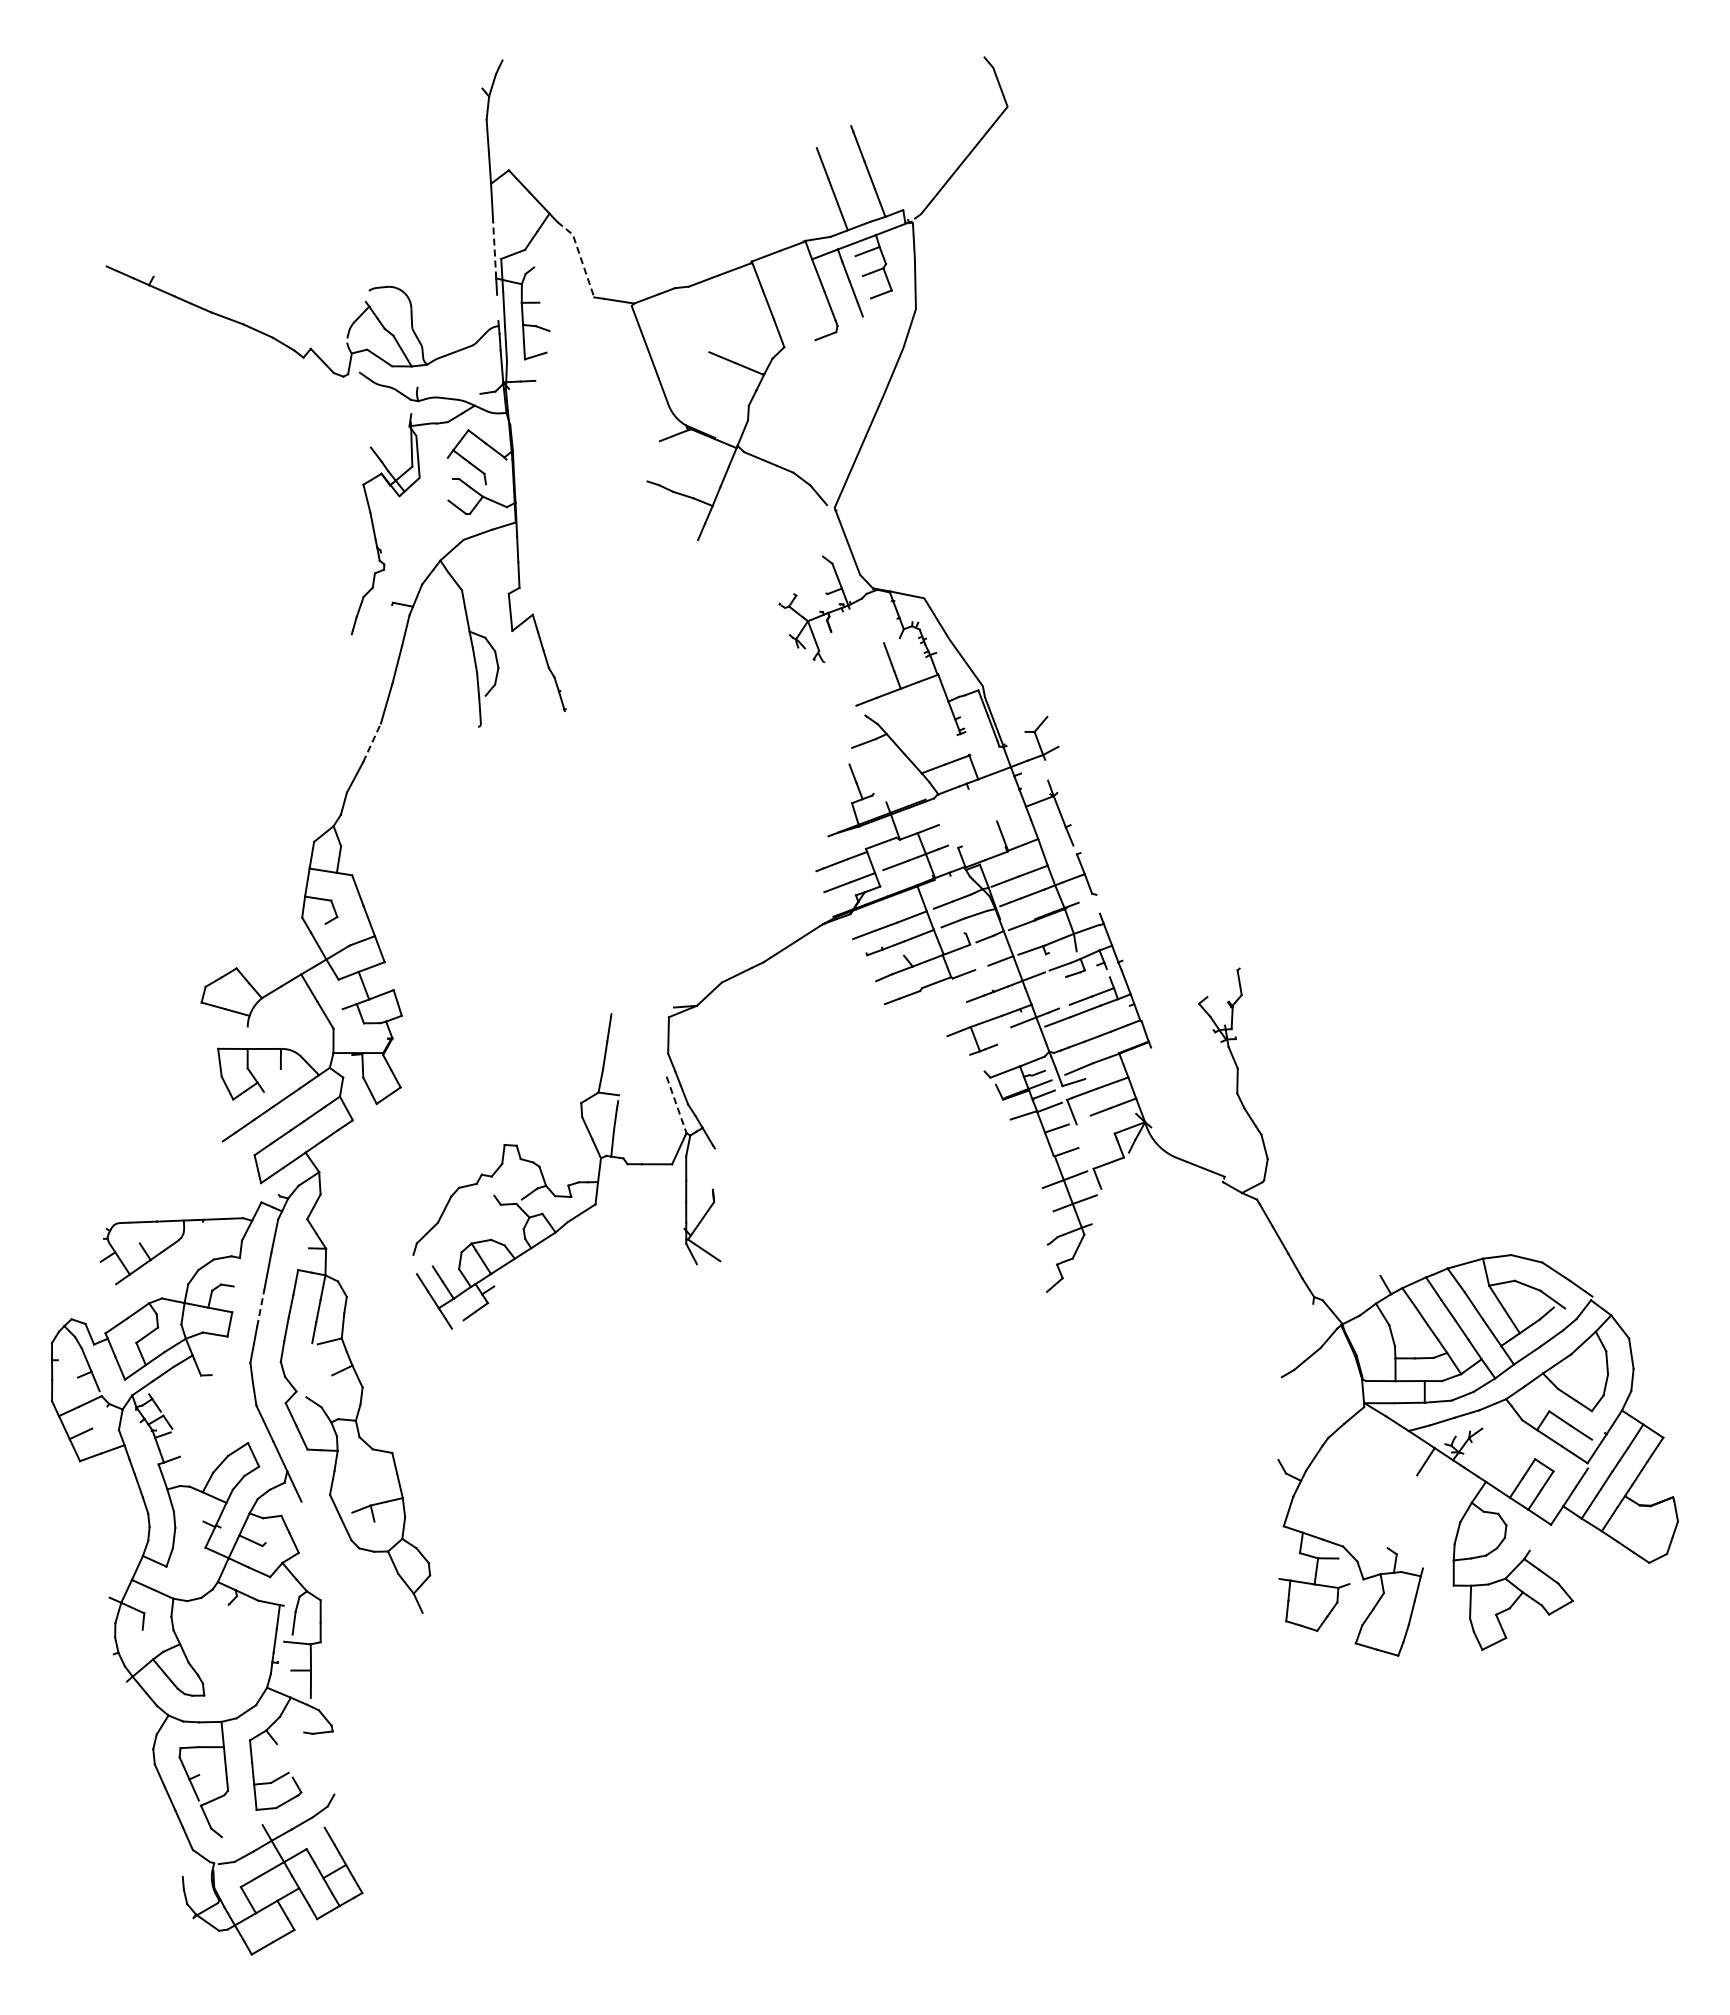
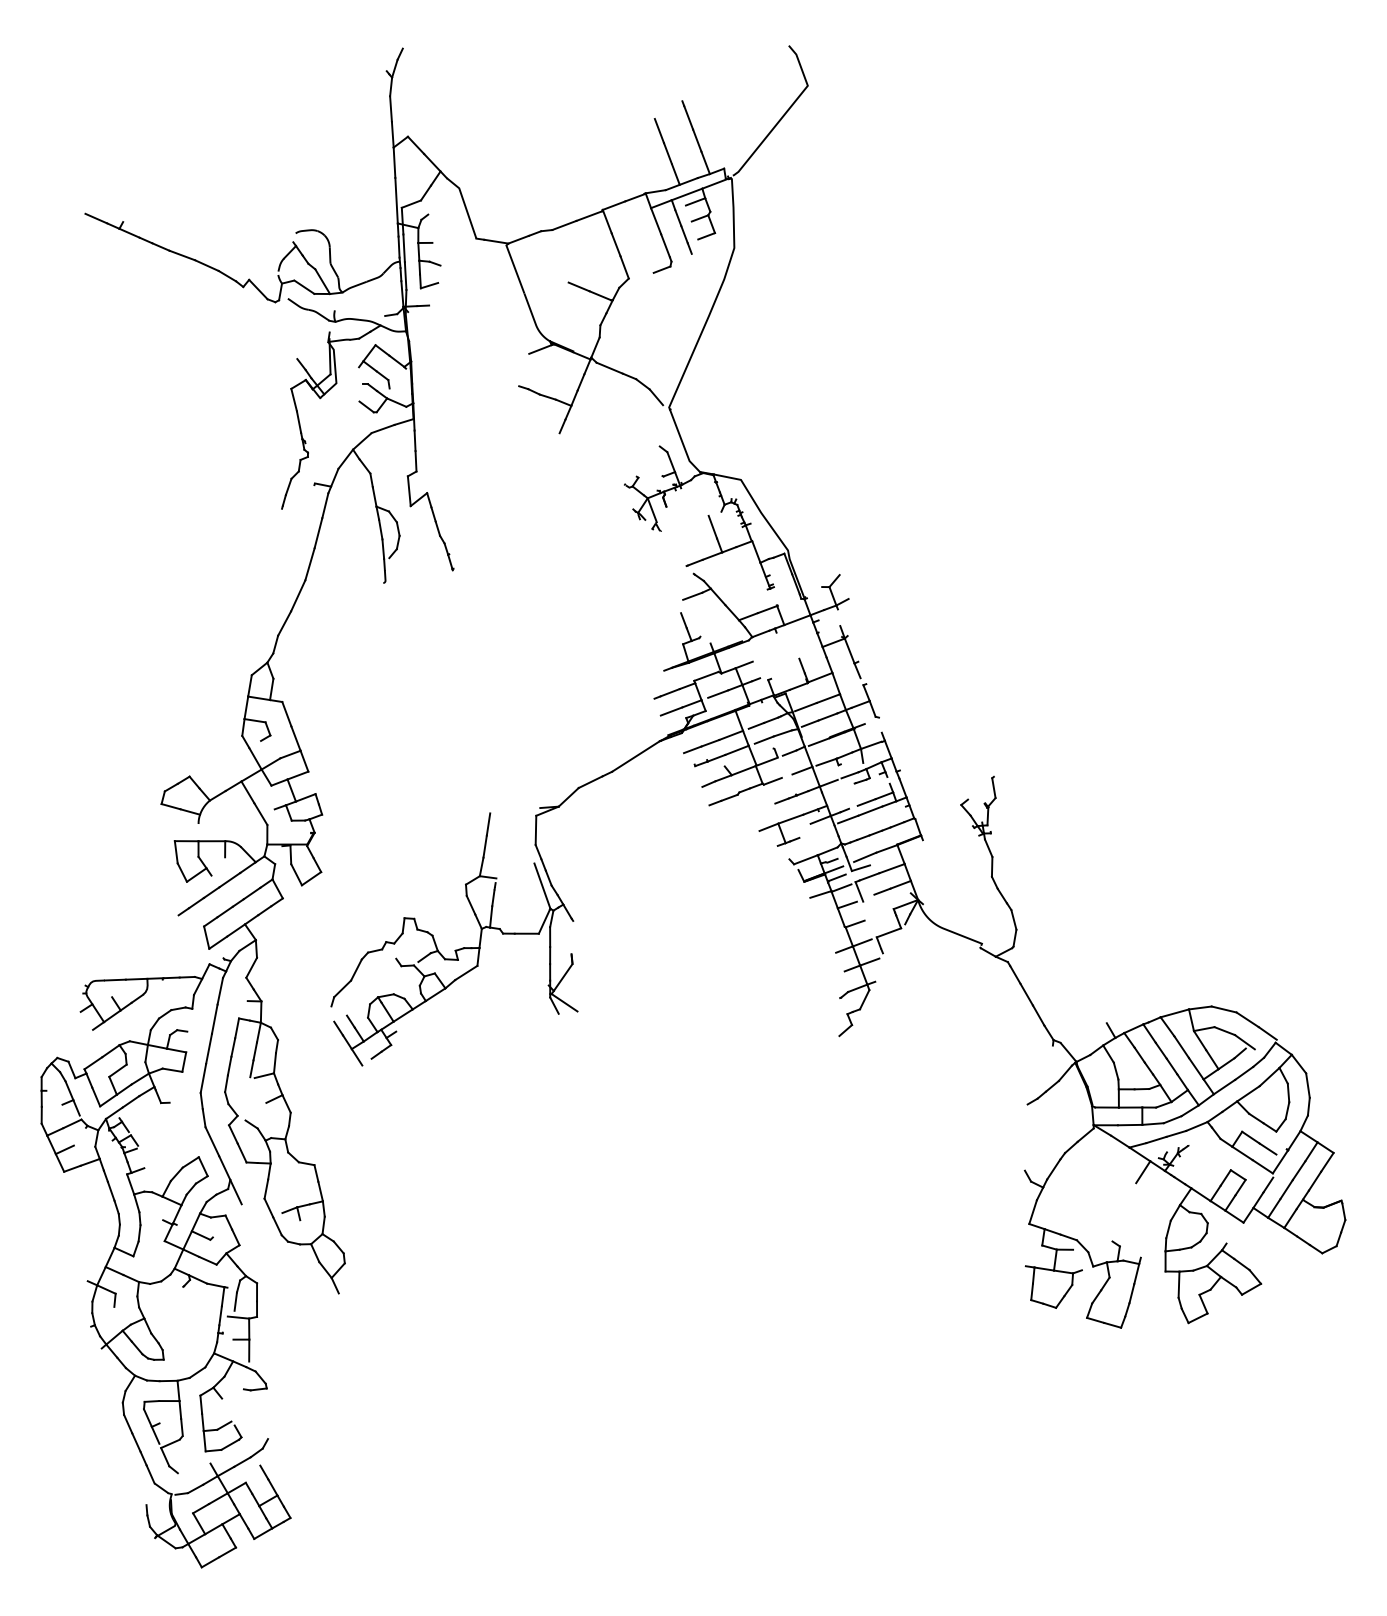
line: (494, 249) -> (396, 200), dashed -> solid
line: (580, 256) -> (465, 205), dashed -> solid
line: (497, 307) -> (398, 246), added
line: (372, 742) -> (298, 595), dashed -> solid
line: (676, 1105) -> (542, 886), dashed -> solid
line: (260, 1307) -> (208, 1048), dashed -> solid

